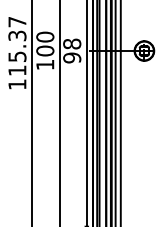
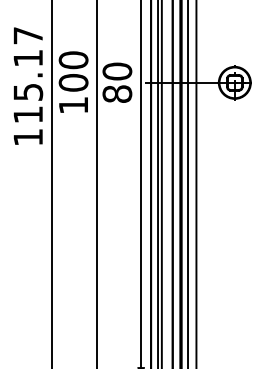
text: (17, 35) -> (28, 57), 115.37 -> 115.17
text: (72, 50) -> (117, 81), 98 -> 80

